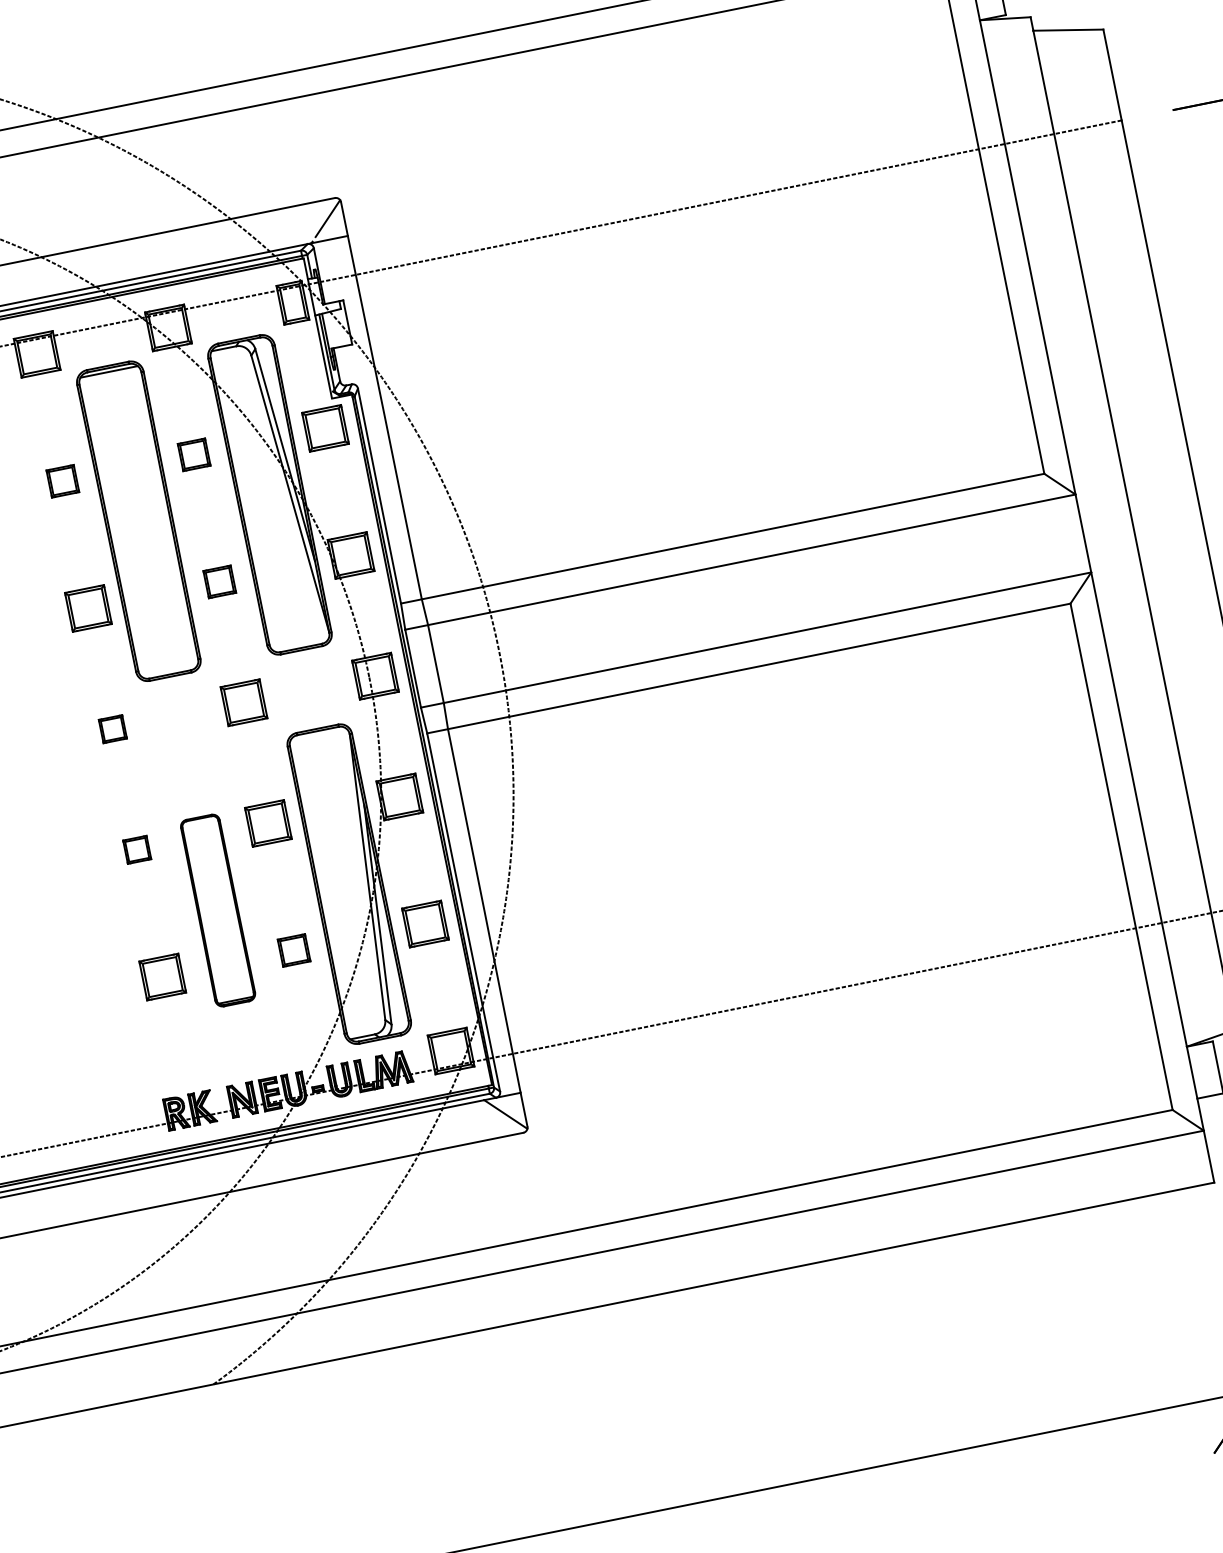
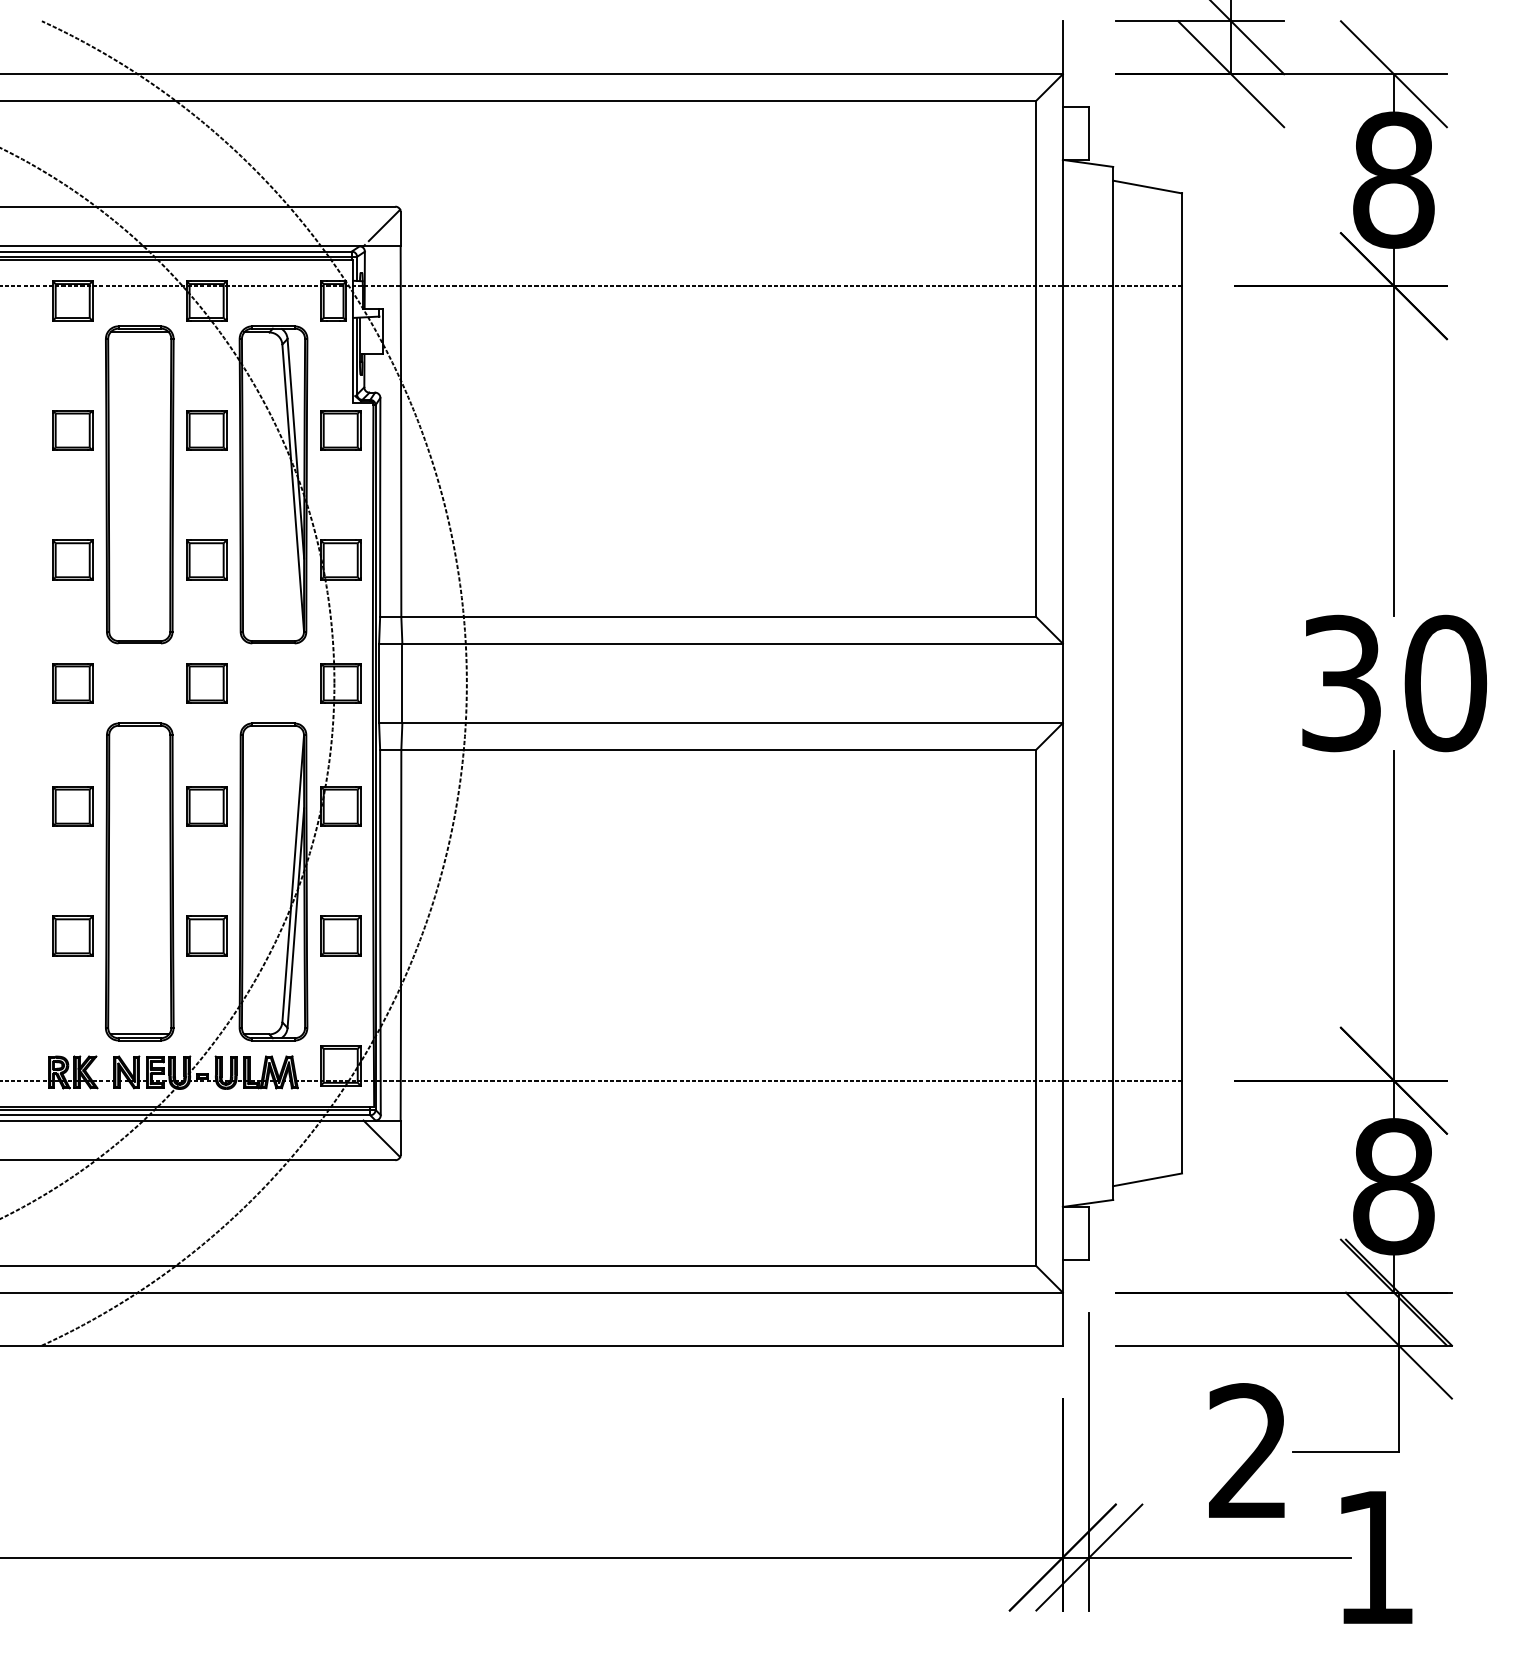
part: (193, 454) -> (206, 430), size x1.43
part: (62, 481) -> (72, 430), size x1.43
part: (219, 581) -> (206, 559), size x1.43
part: (112, 729) -> (72, 683), size x1.67
part: (136, 849) -> (72, 806), size x1.67
part: (217, 910) -> (139, 881), size x1.67
part: (293, 949) -> (206, 935), size x1.43

